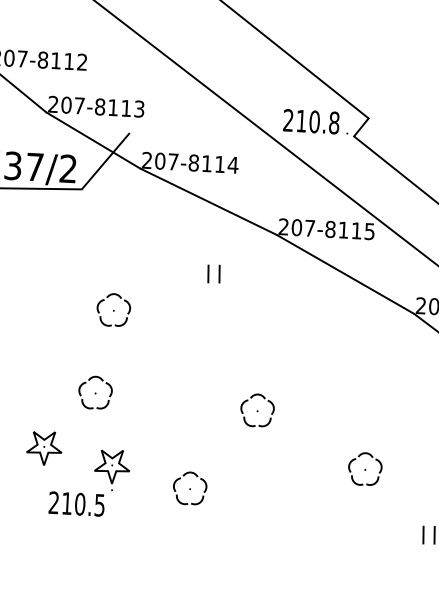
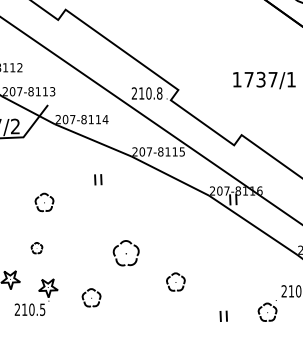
part: (94, 391) -> (36, 247), size x0.6
part: (256, 409) -> (125, 252), size x1.4
part: (364, 468) -> (175, 281), moved

